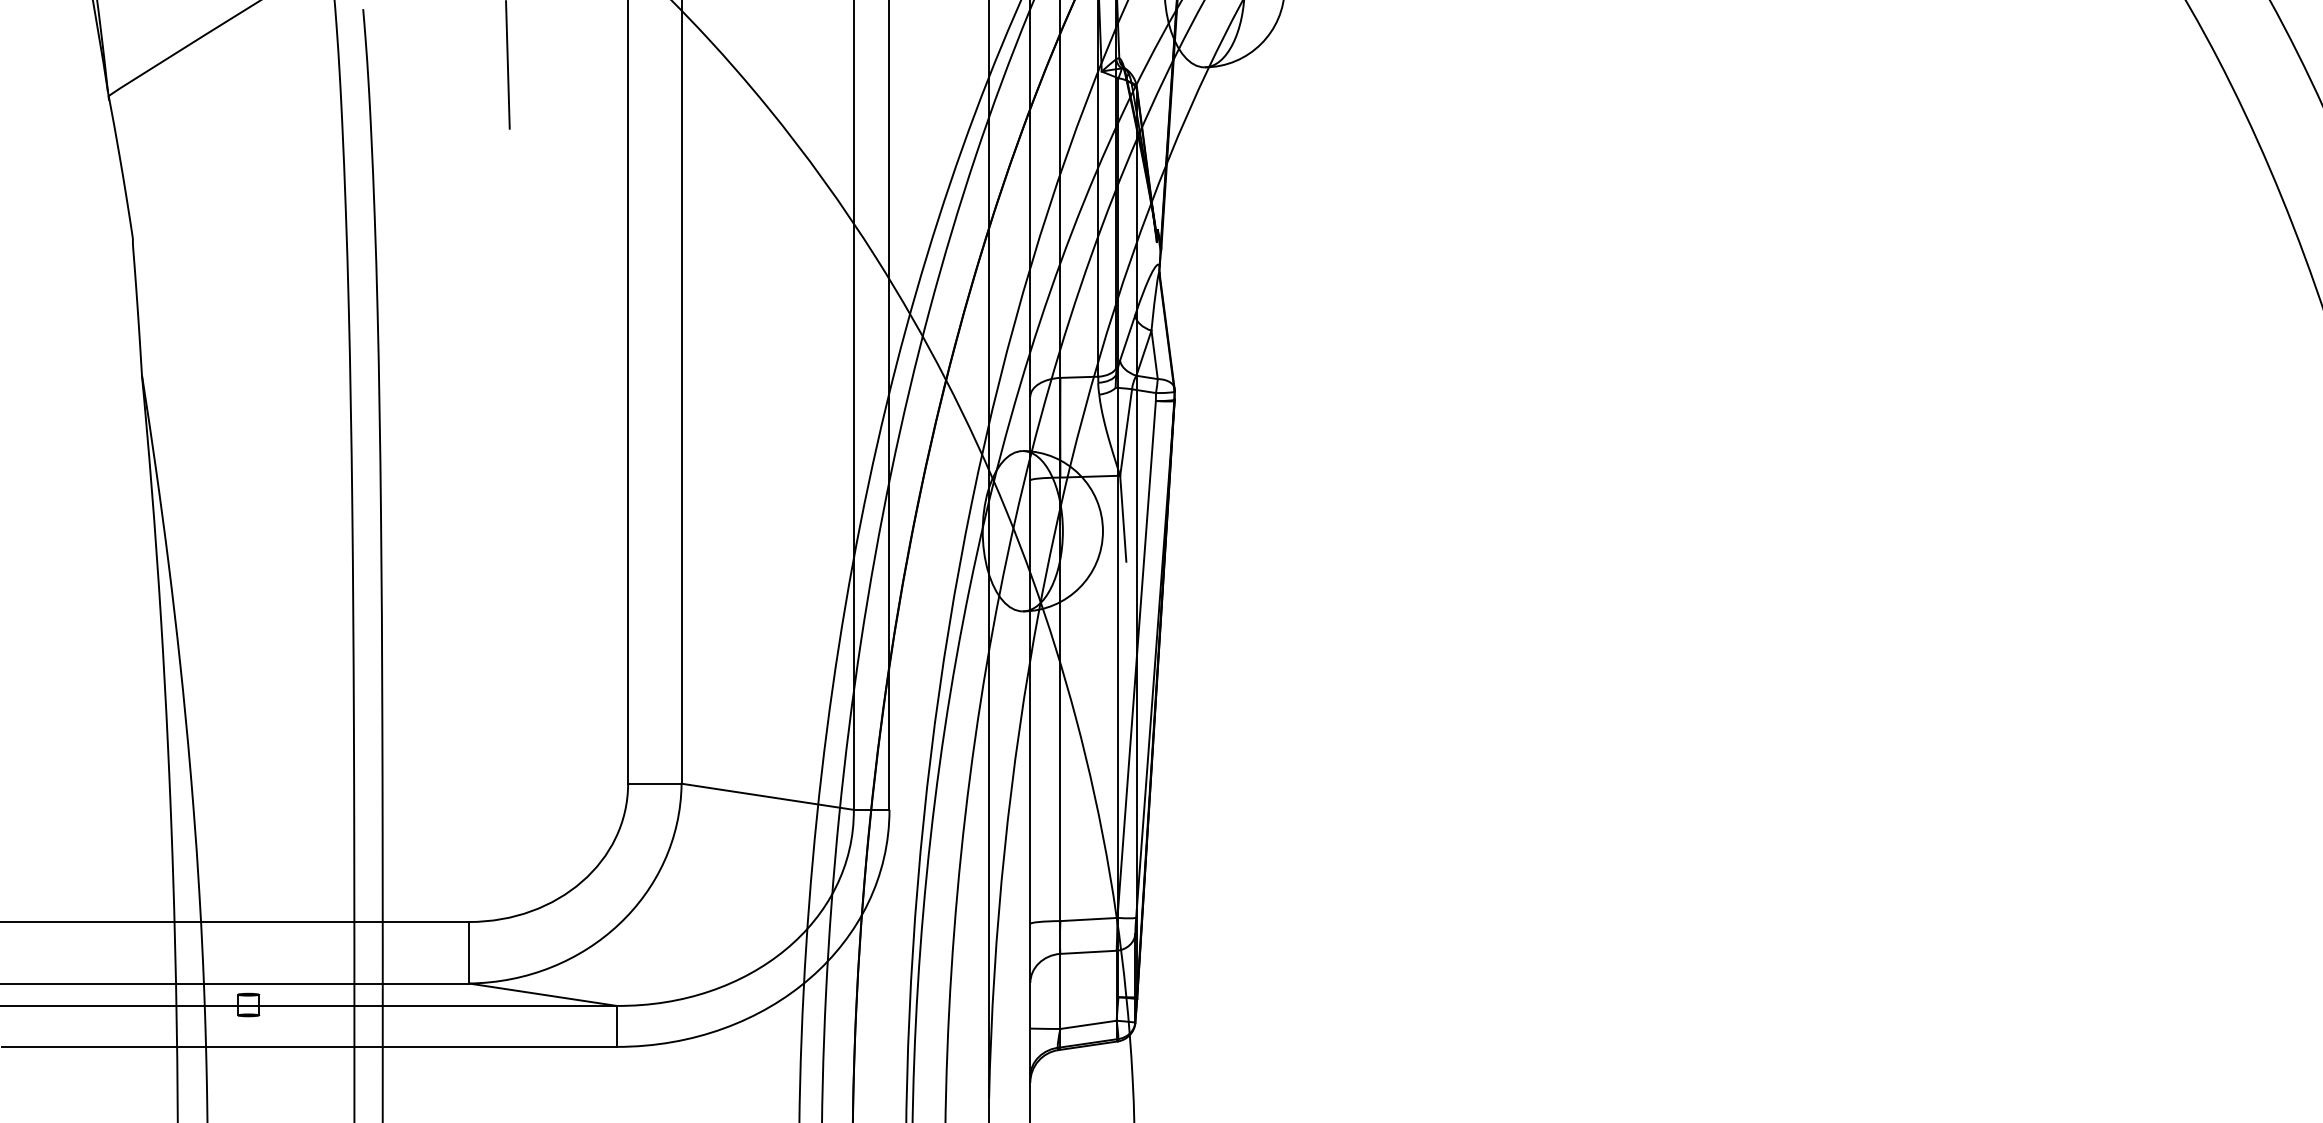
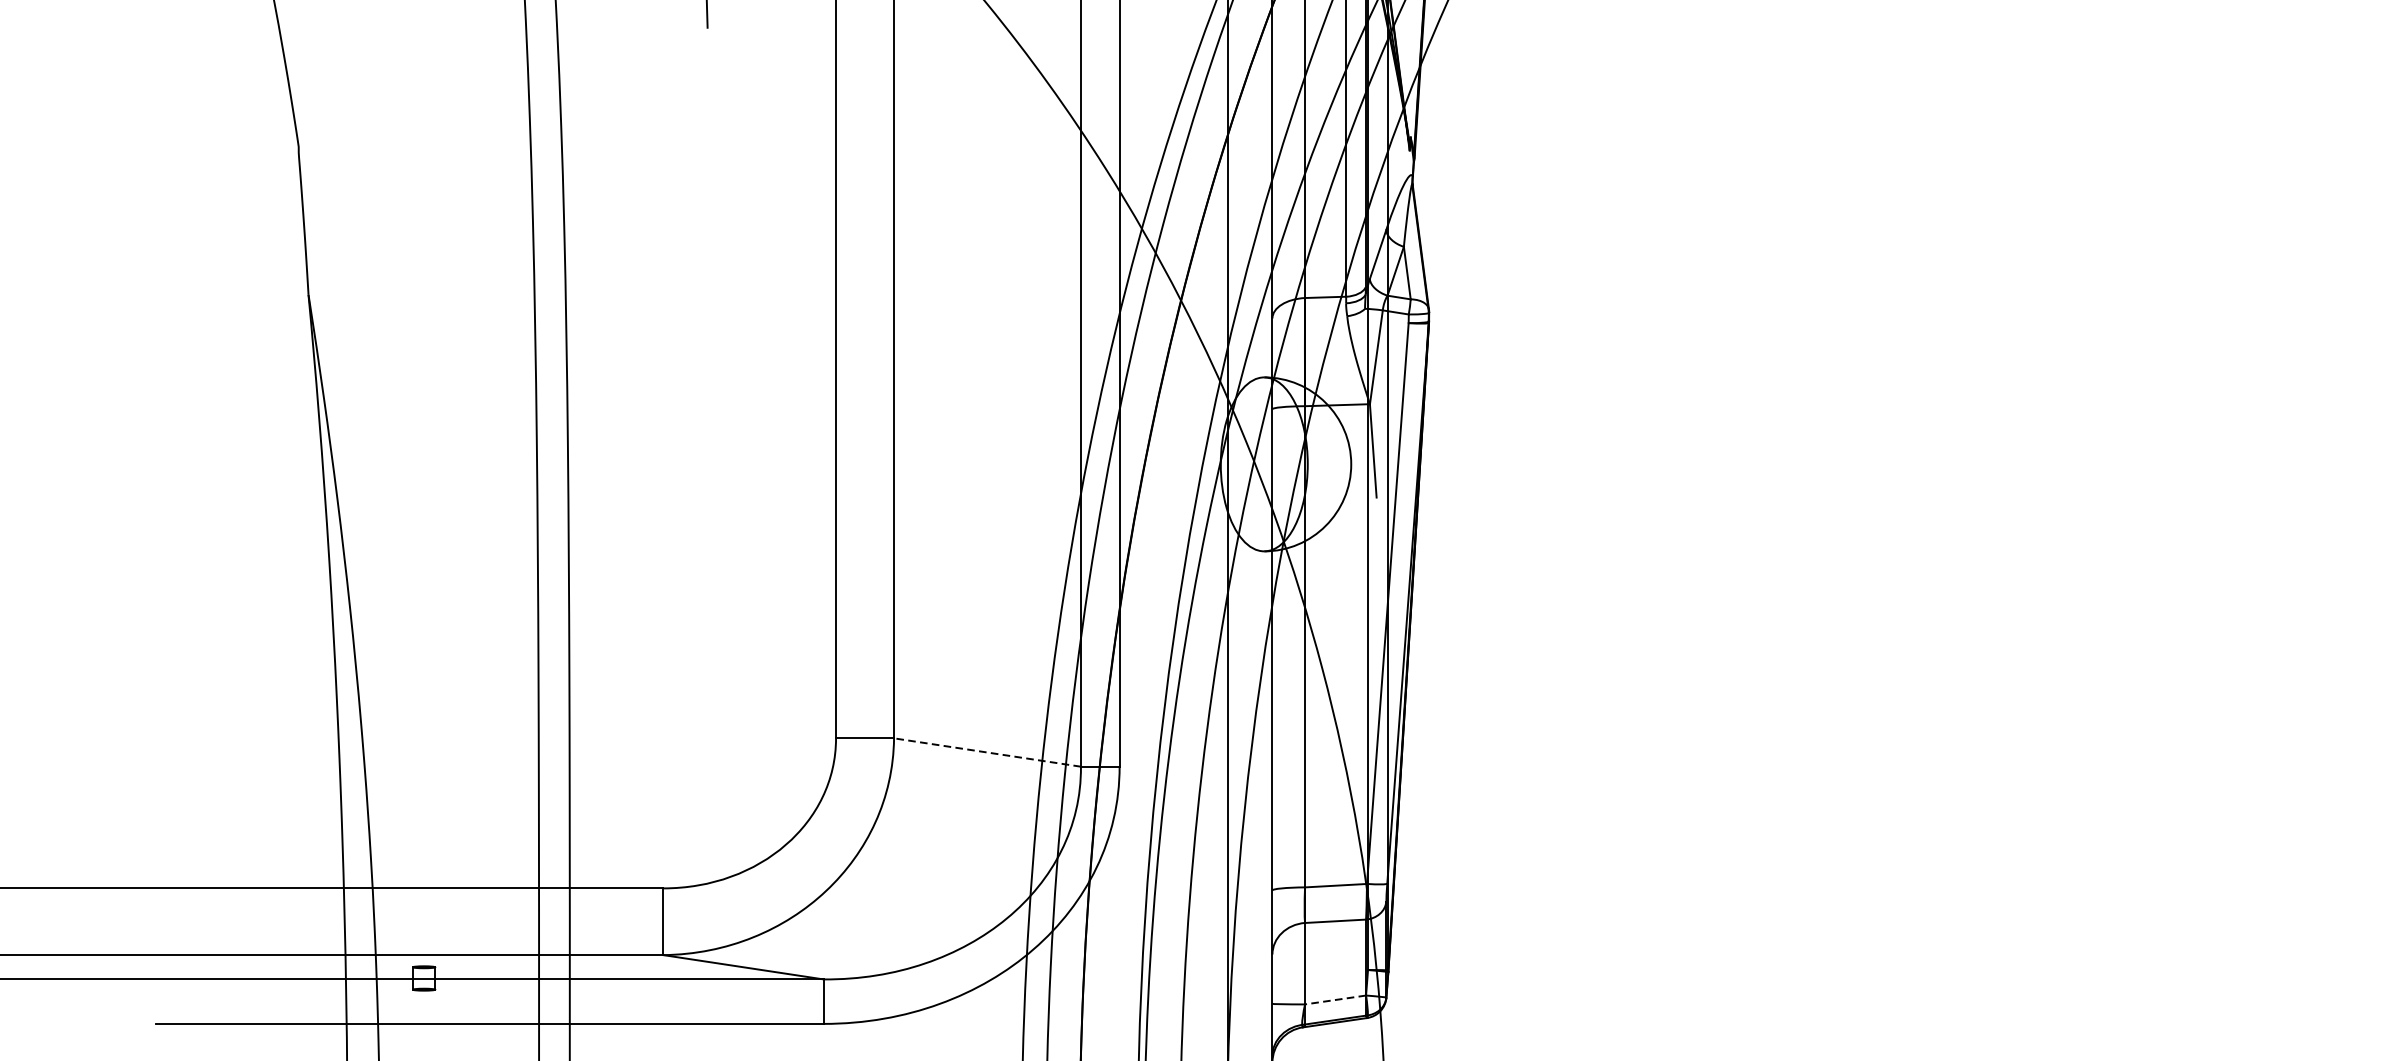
line: (767, 796) -> (987, 752), solid -> dashed
line: (1088, 1024) -> (1335, 999), solid -> dashed

